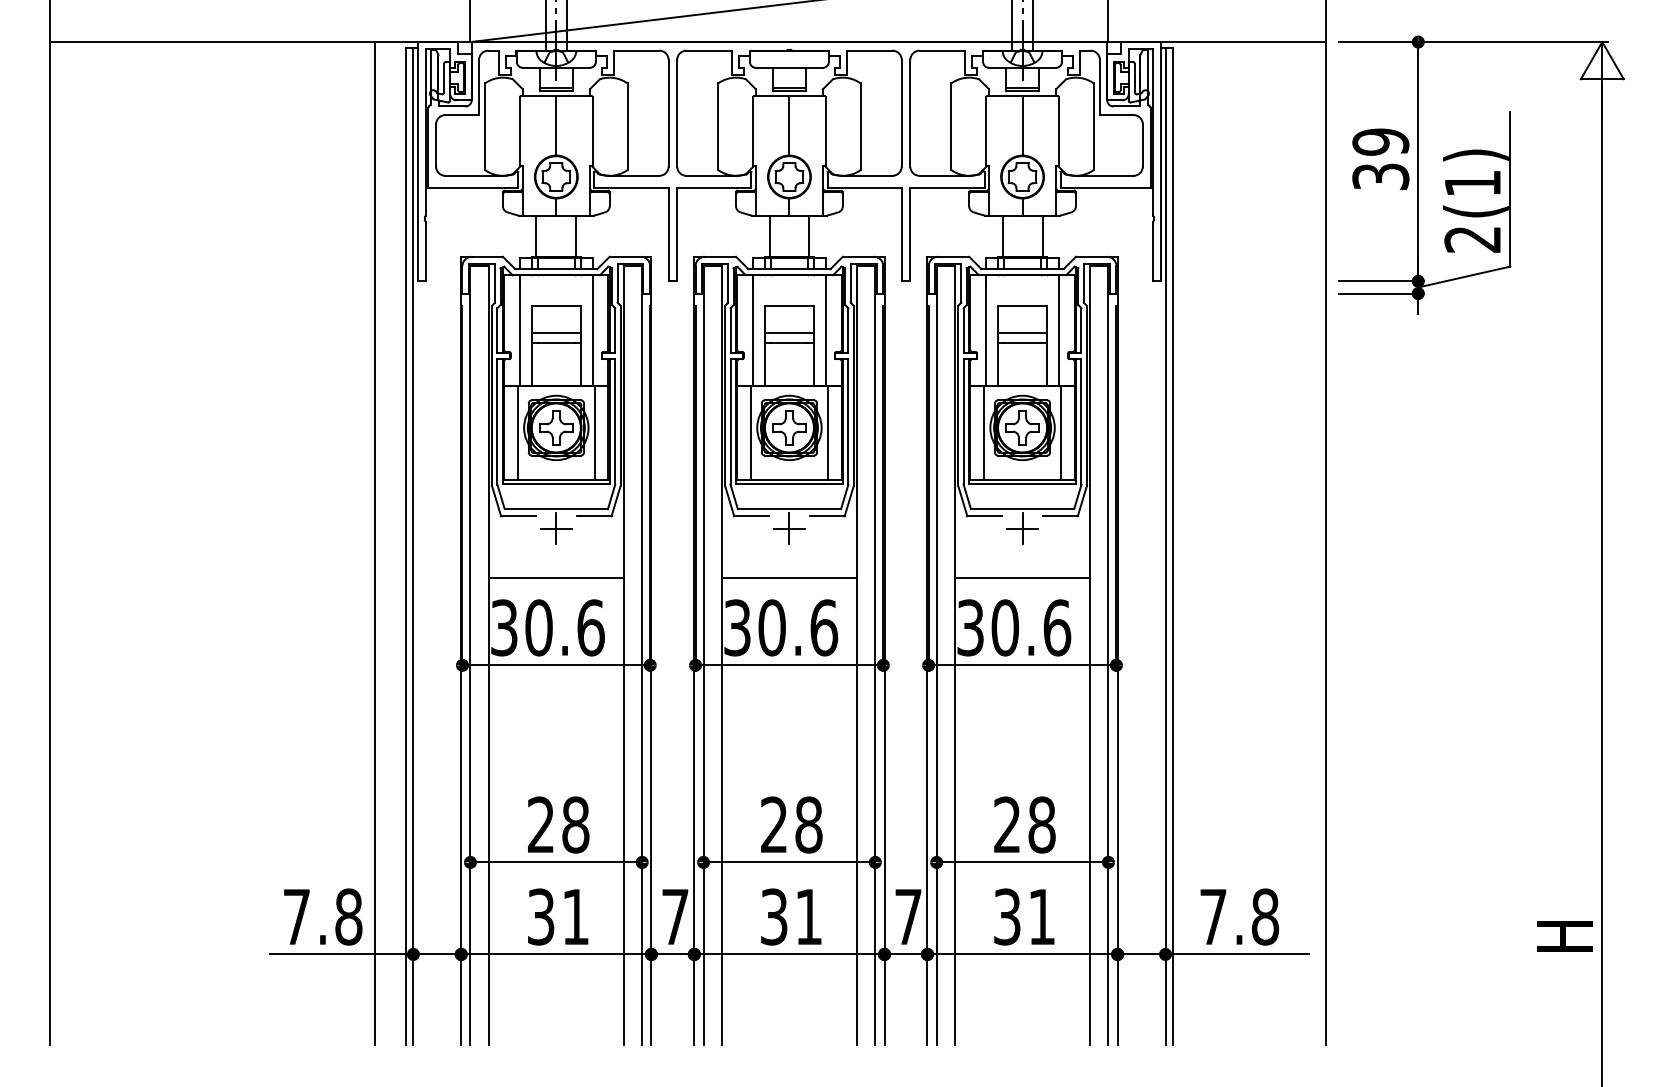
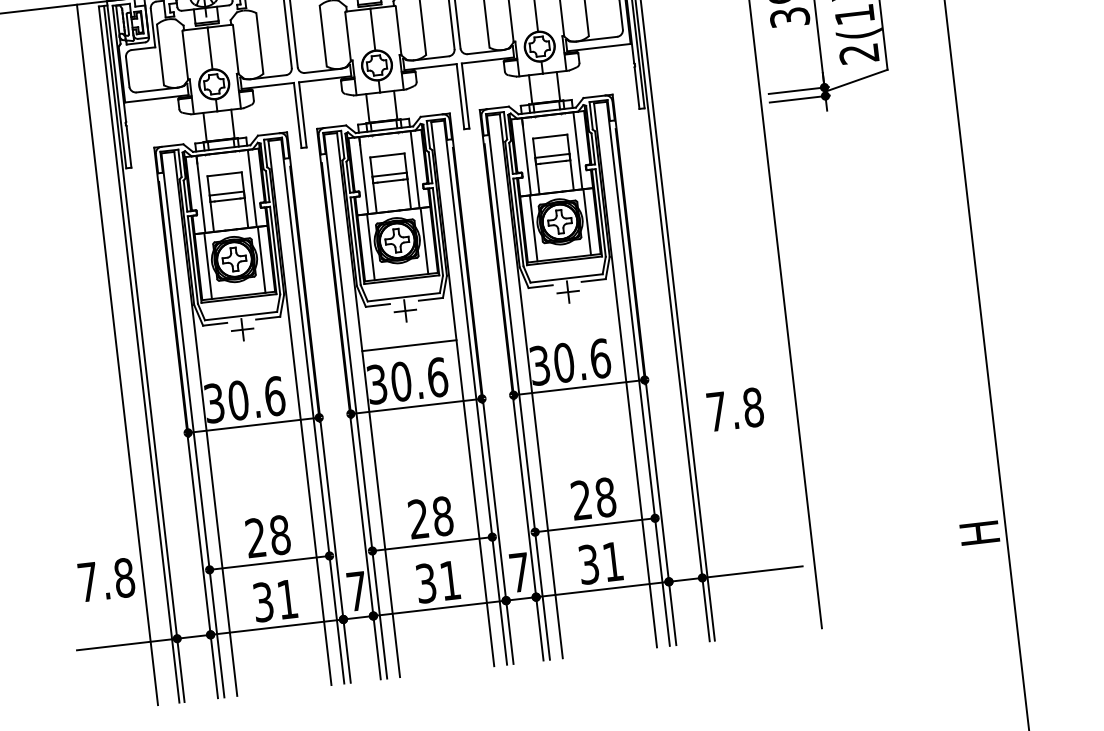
line: (555, 578) -> (246, 364), removed
line: (1022, 578) -> (572, 326), removed
text: (323, 916) -> (106, 579), moved
text: (1239, 916) -> (735, 409), moved

